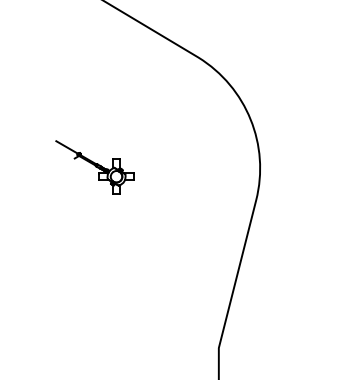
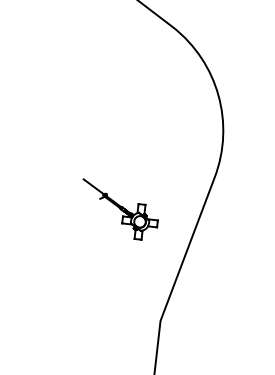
part: (94, 167) -> (118, 210), moved

